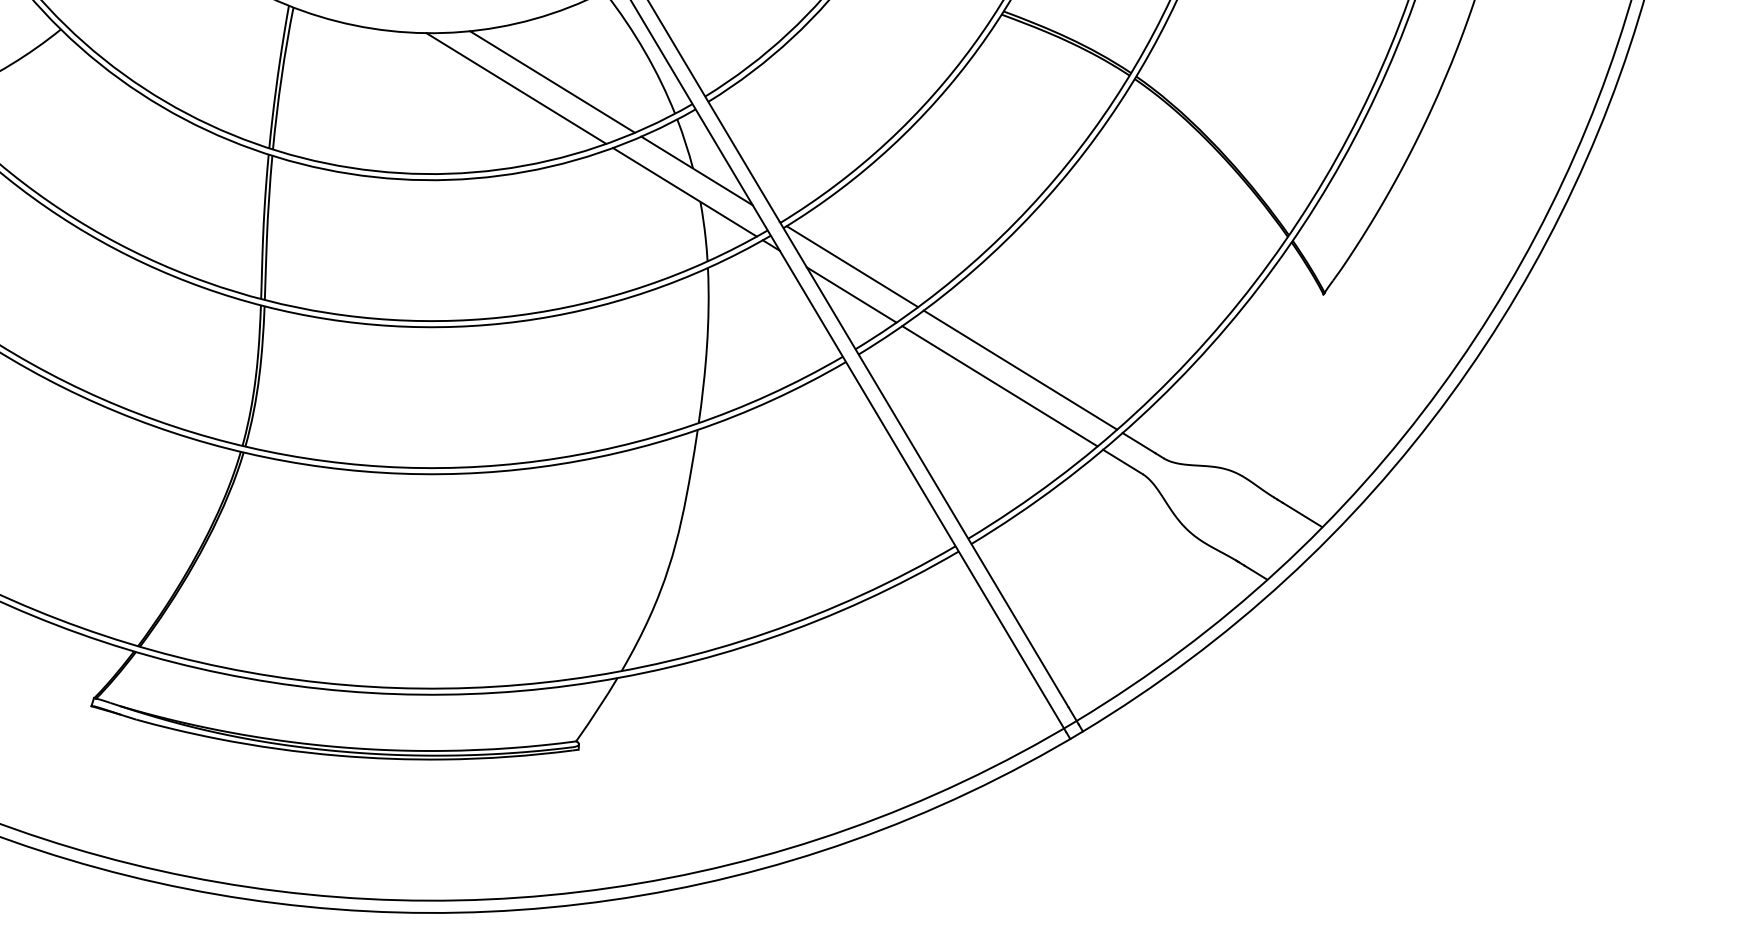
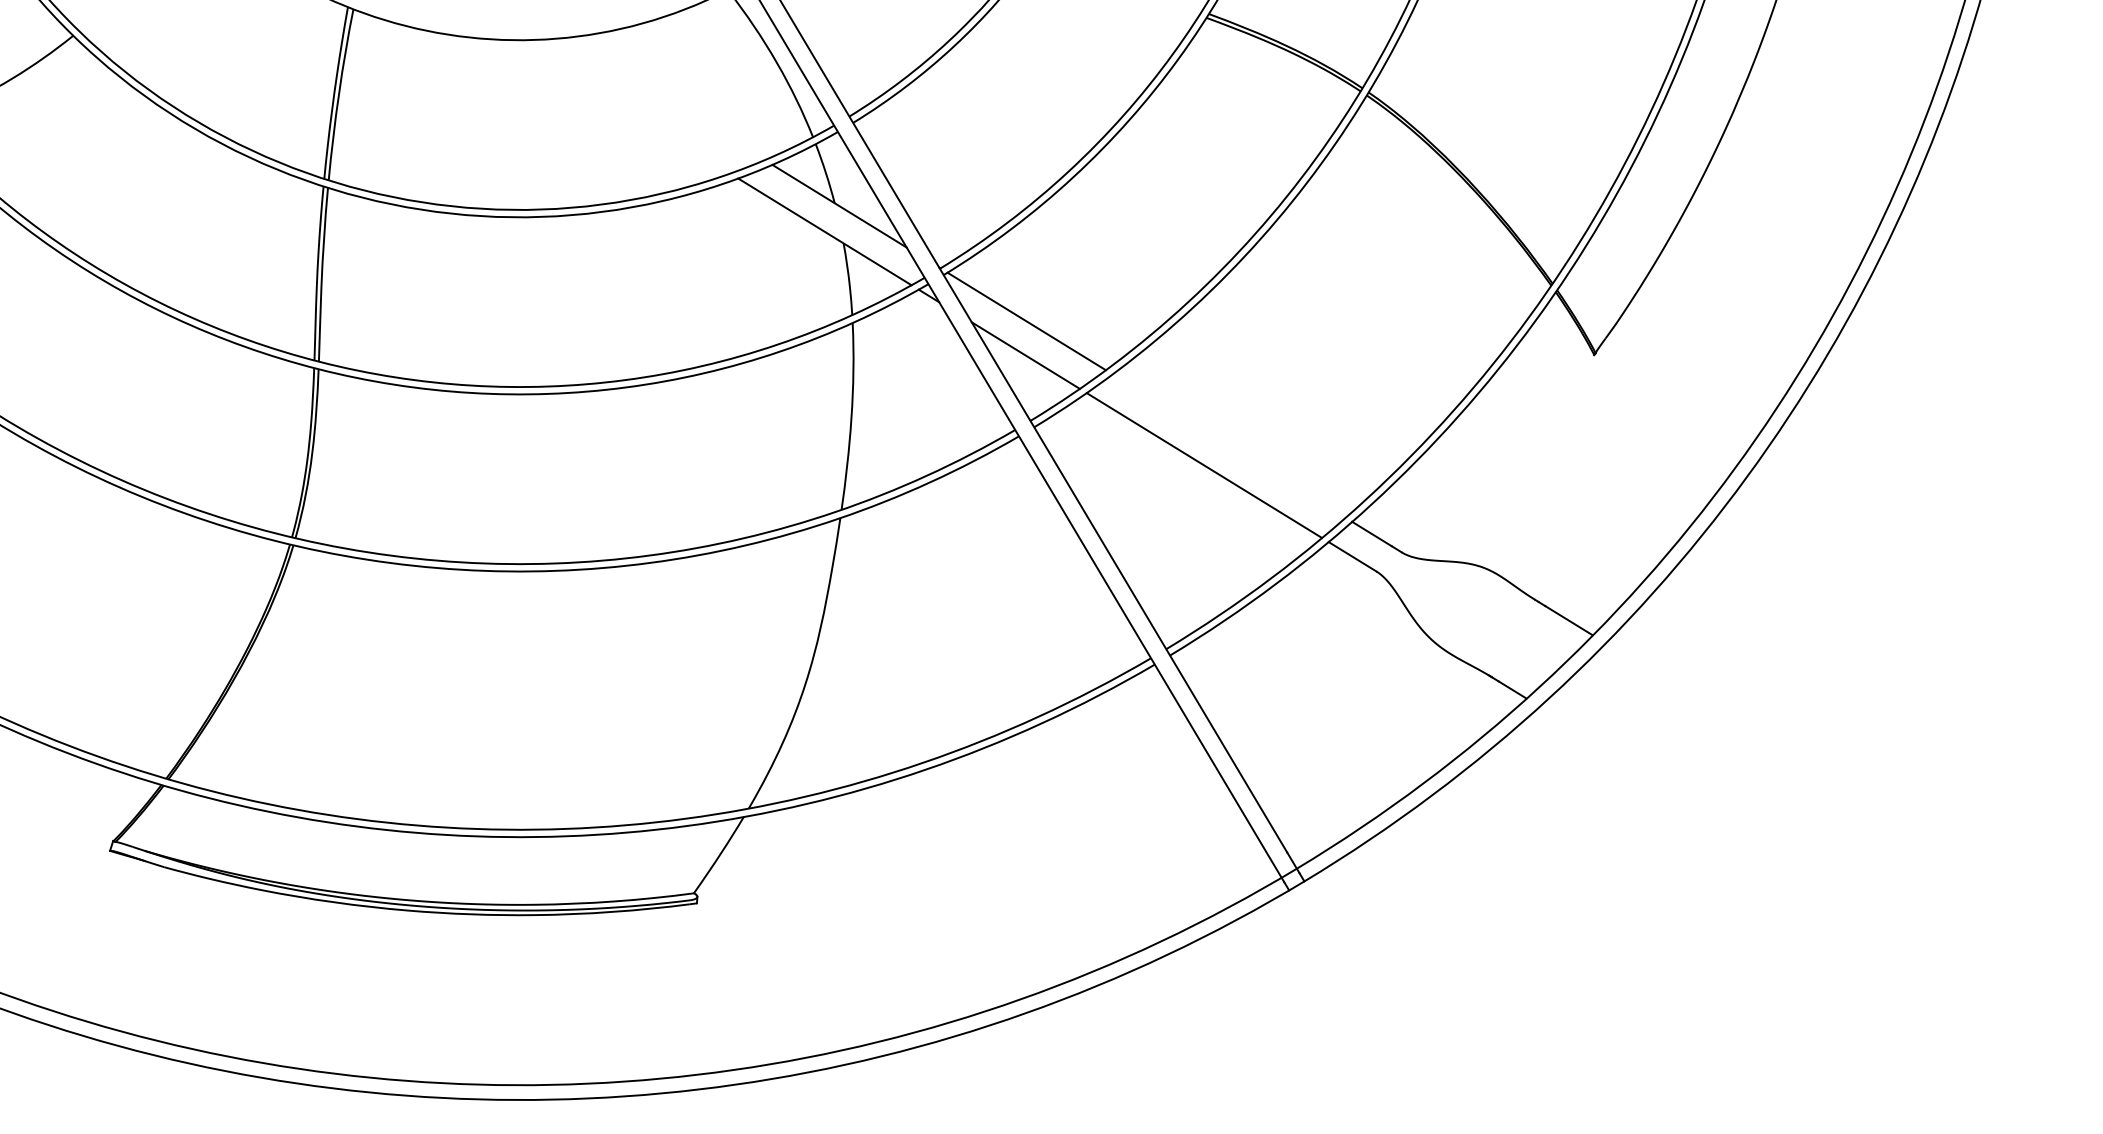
line: (551, 81) -> (664, 98), removed
line: (516, 88) -> (622, 106), removed
line: (1020, 369) -> (1229, 445), removed

